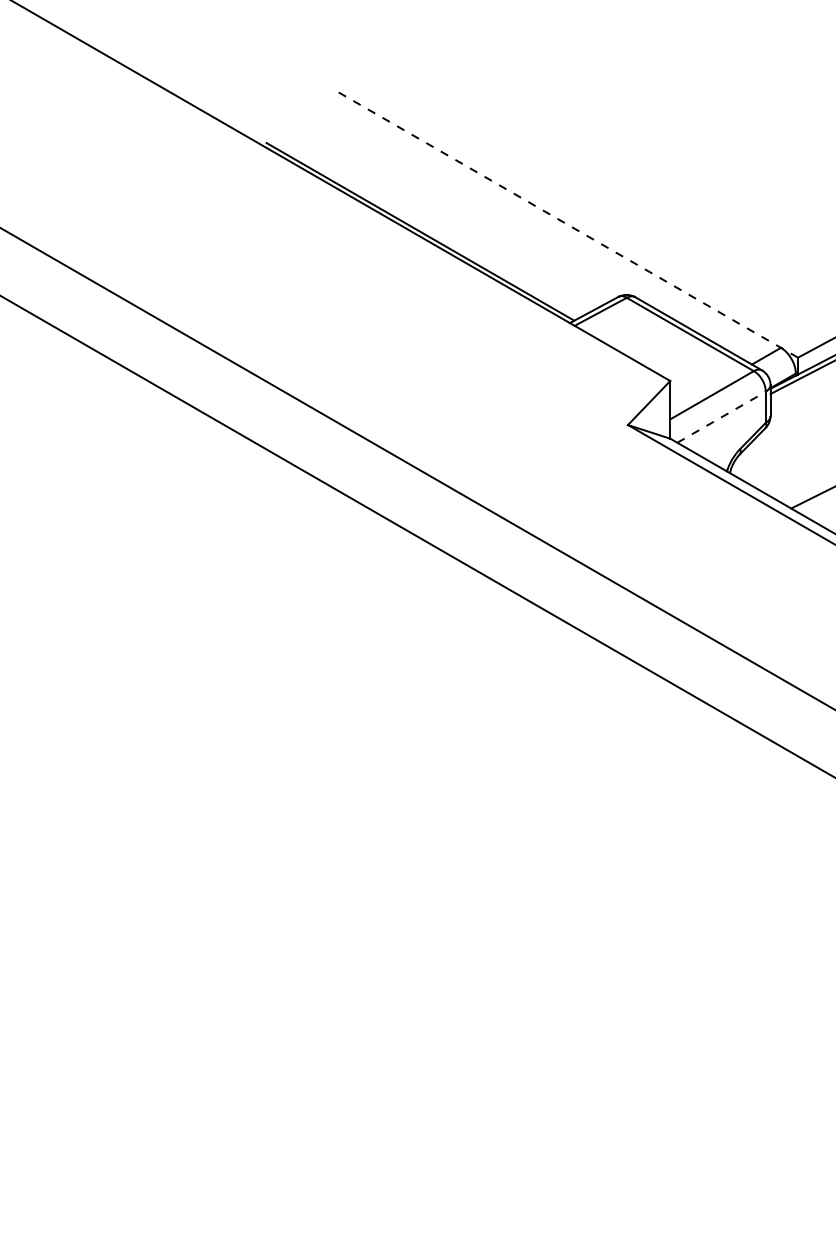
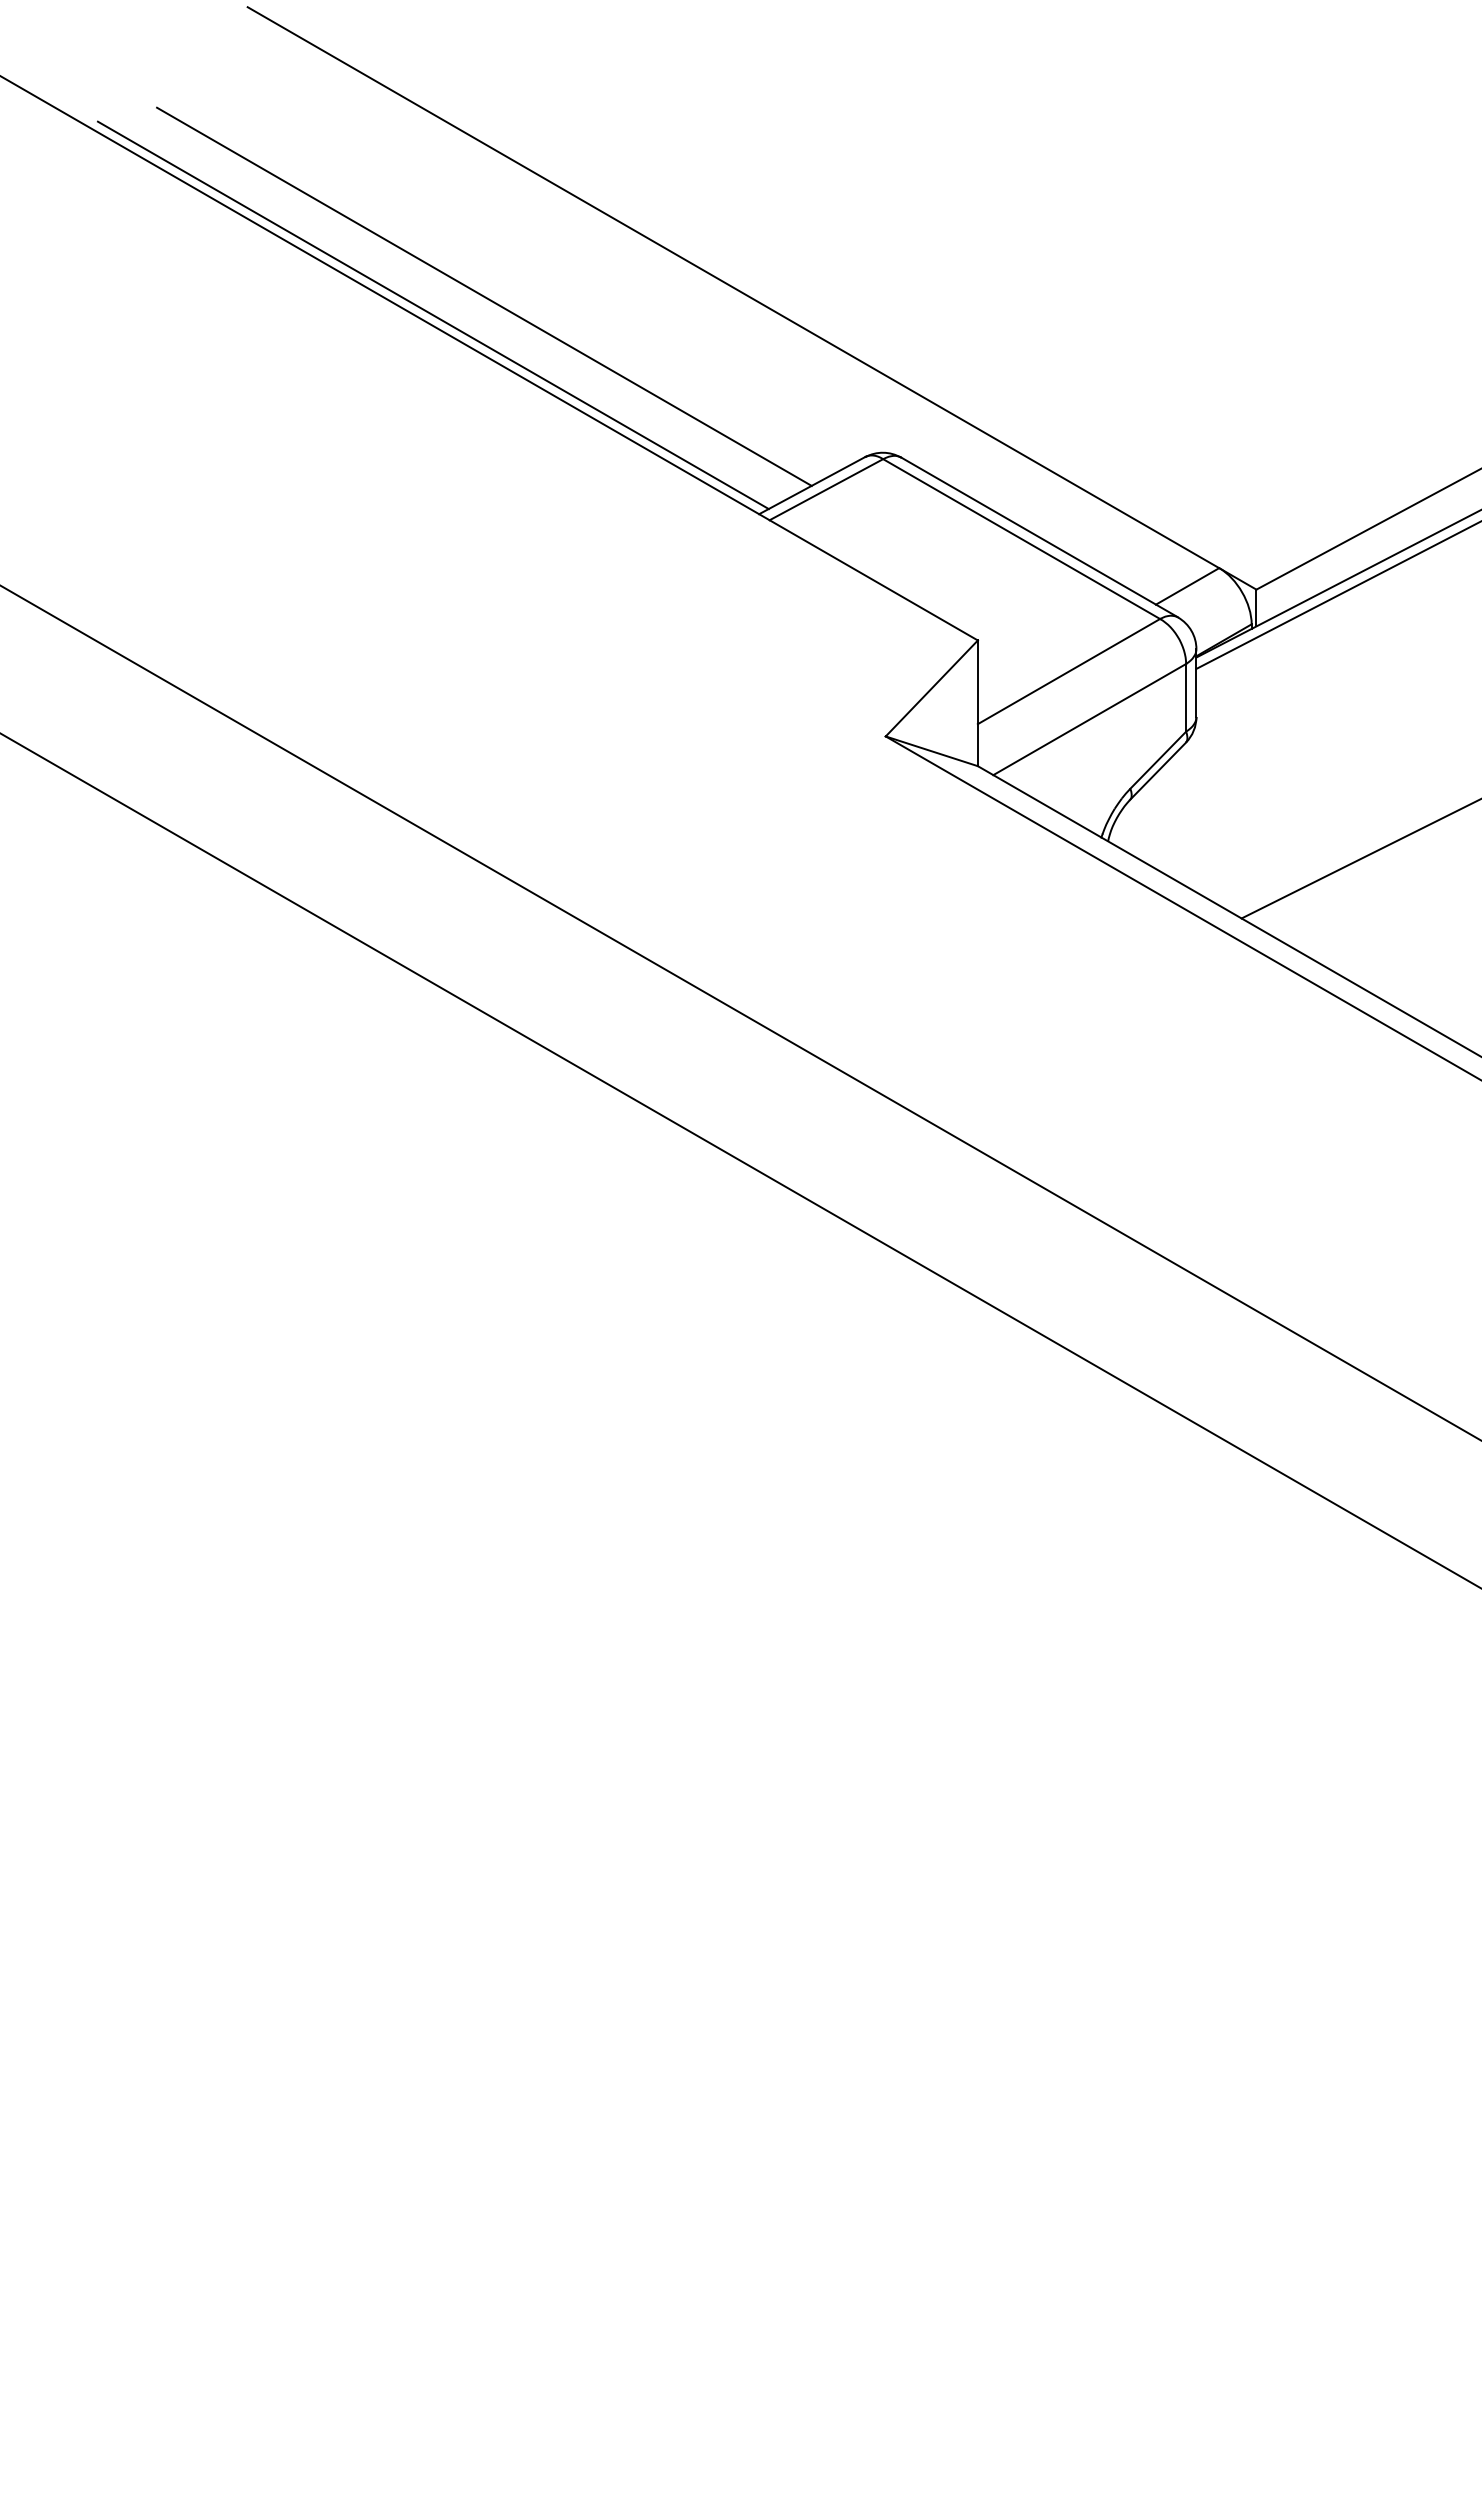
line: (443, 223) -> (483, 297), added
line: (566, 223) -> (751, 297), dashed -> solid
line: (722, 417) -> (1091, 720), dashed -> solid

